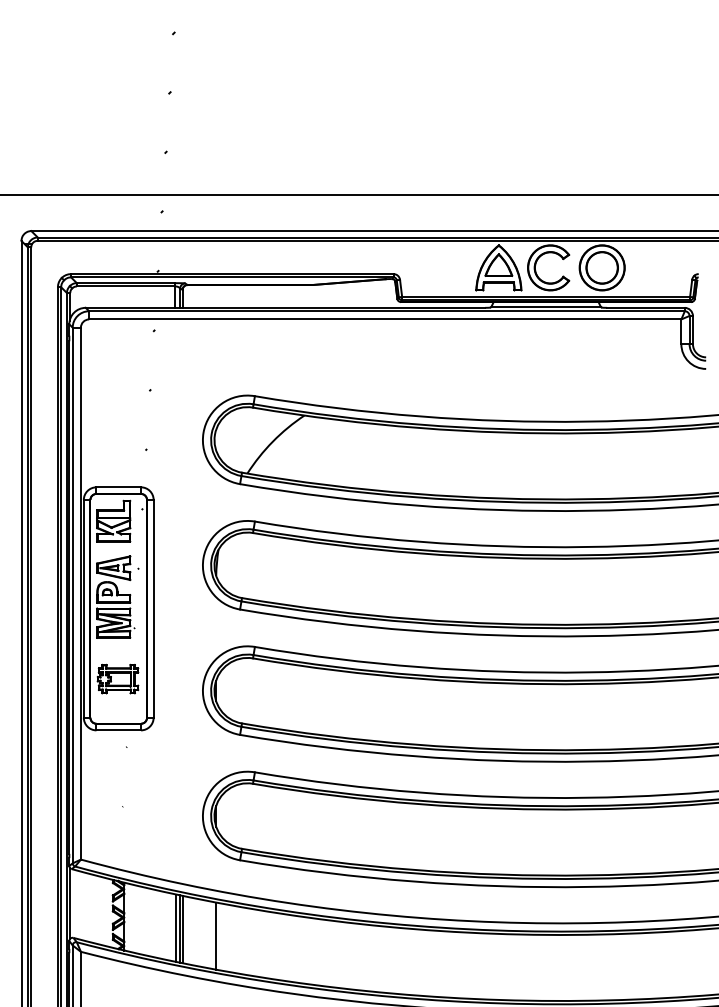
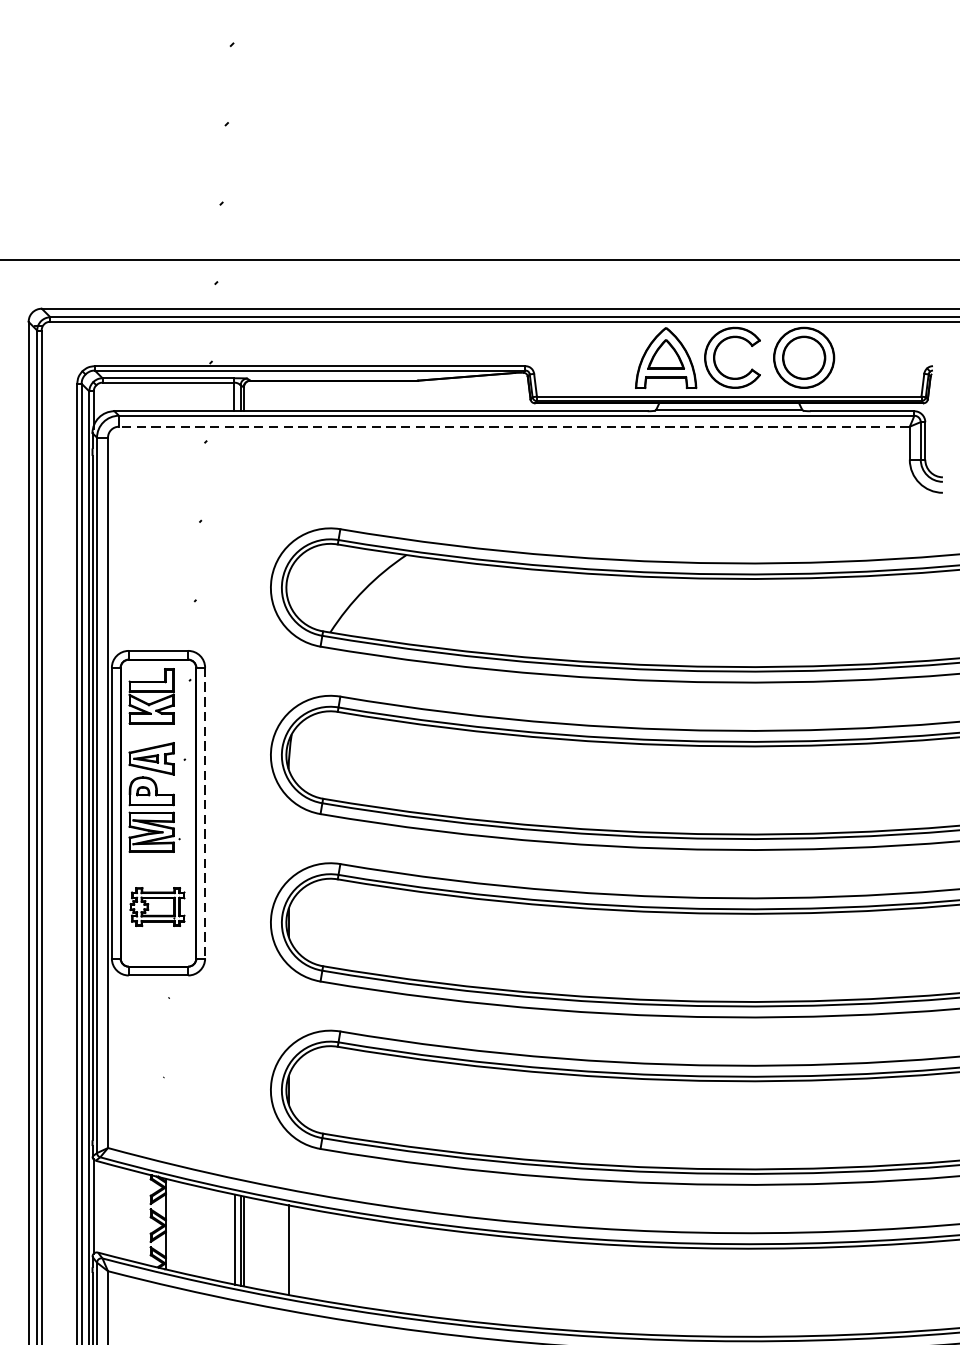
line: (384, 319) -> (513, 426), solid -> dashed
line: (153, 608) -> (204, 812), solid -> dashed

